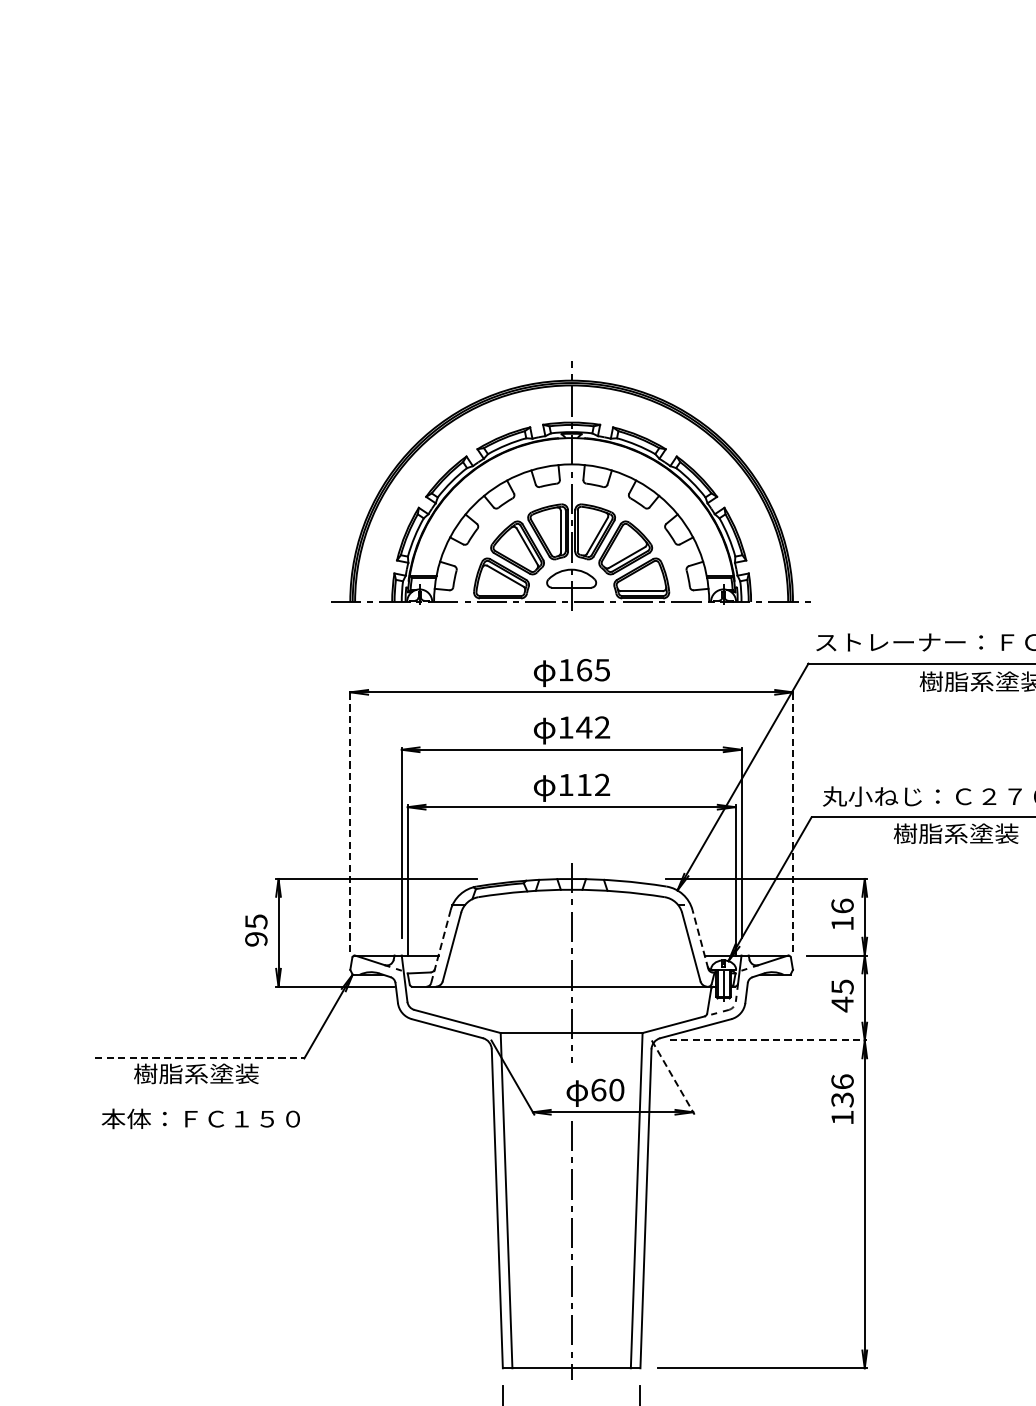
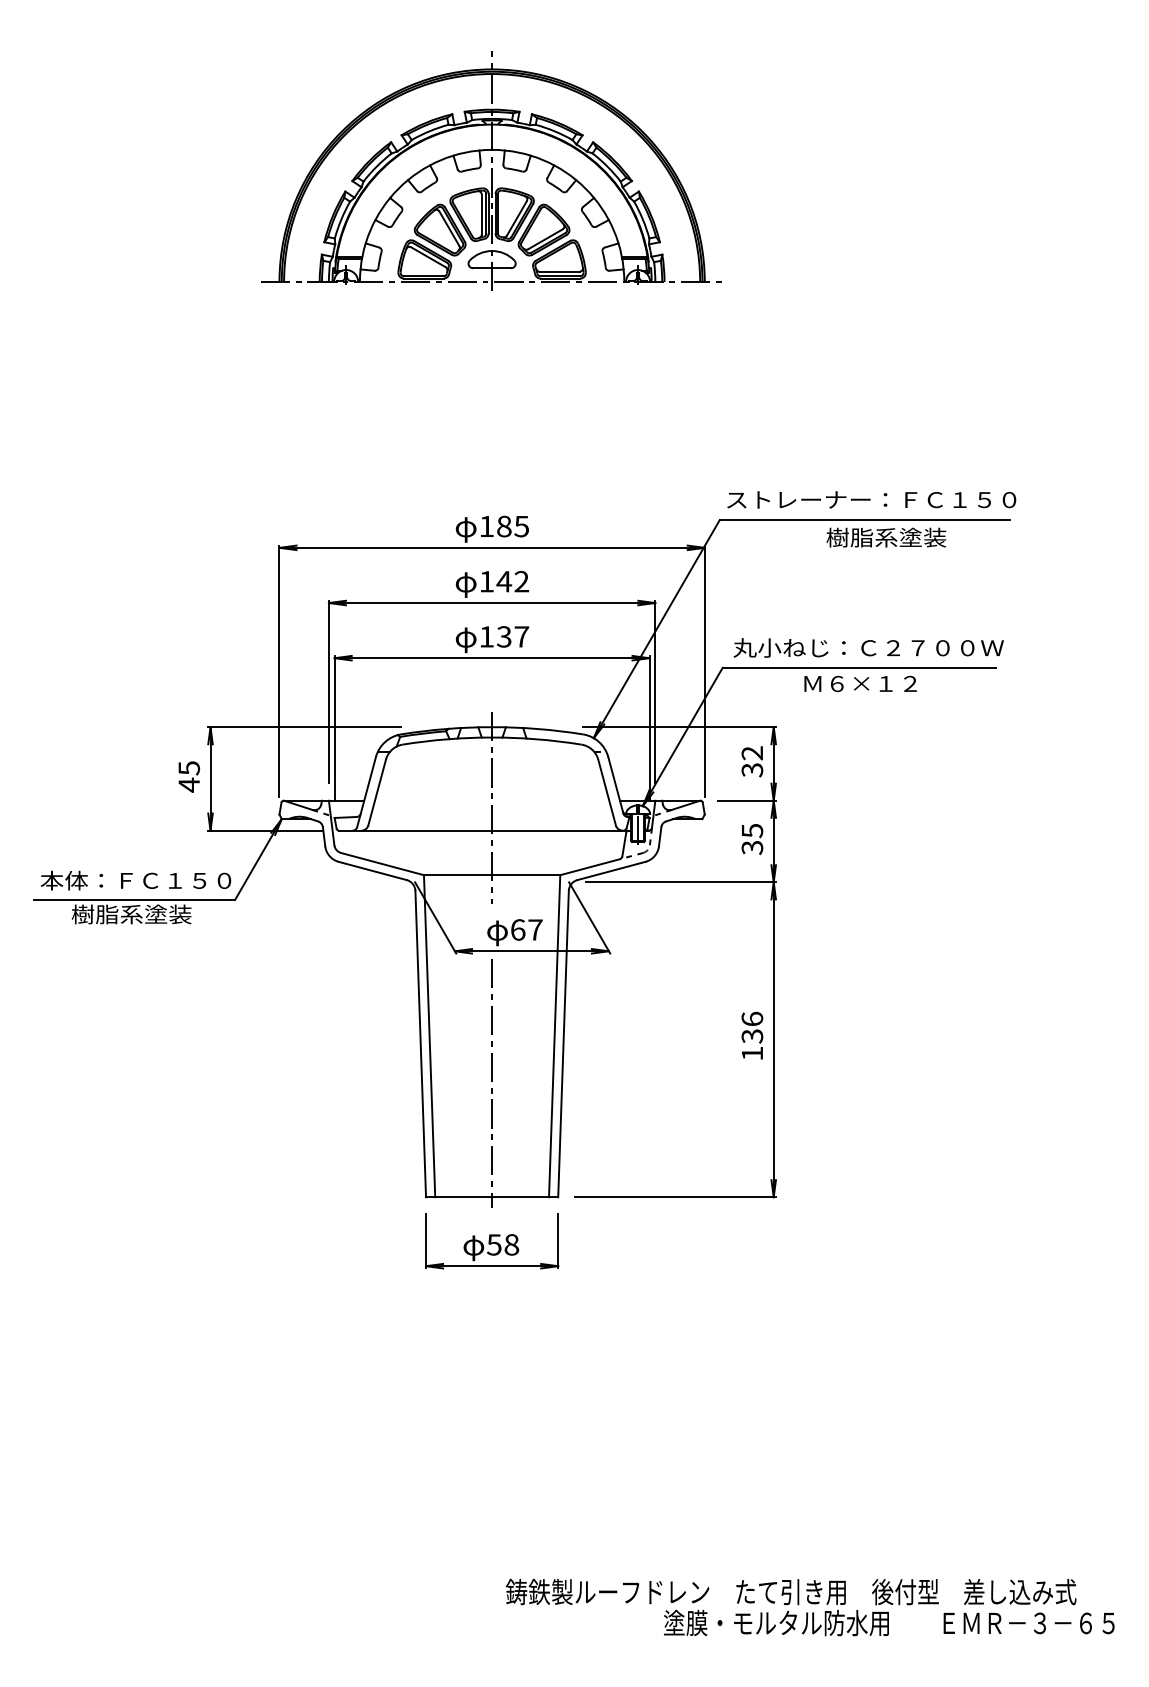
part: (570, 485) -> (491, 170), moved
text: (584, 670) -> (504, 526), 165 -> 185
text: (592, 784) -> (512, 636), 112 -> 137
line: (350, 821) -> (279, 671), dashed -> solid
line: (792, 821) -> (704, 671), dashed -> solid
text: (956, 833) -> (861, 683), 樹脂系塗装 -> Ｍ６×１２
text: (842, 914) -> (752, 761), 16 -> 32
text: (256, 938) -> (189, 784), 95 -> 45
line: (700, 938) -> (615, 784), dashed -> solid
line: (440, 945) -> (366, 791), dashed -> solid
text: (842, 1004) -> (752, 847), 45 -> 35
line: (768, 1040) -> (681, 882), dashed -> solid
line: (200, 1058) -> (135, 899), dashed -> solid
line: (673, 1078) -> (589, 918), dashed -> solid
text: (616, 1089) -> (535, 929), 60 -> 67
text: (842, 1098) -> (752, 1035), moved
text: (200, 1118) -> (135, 880), moved

